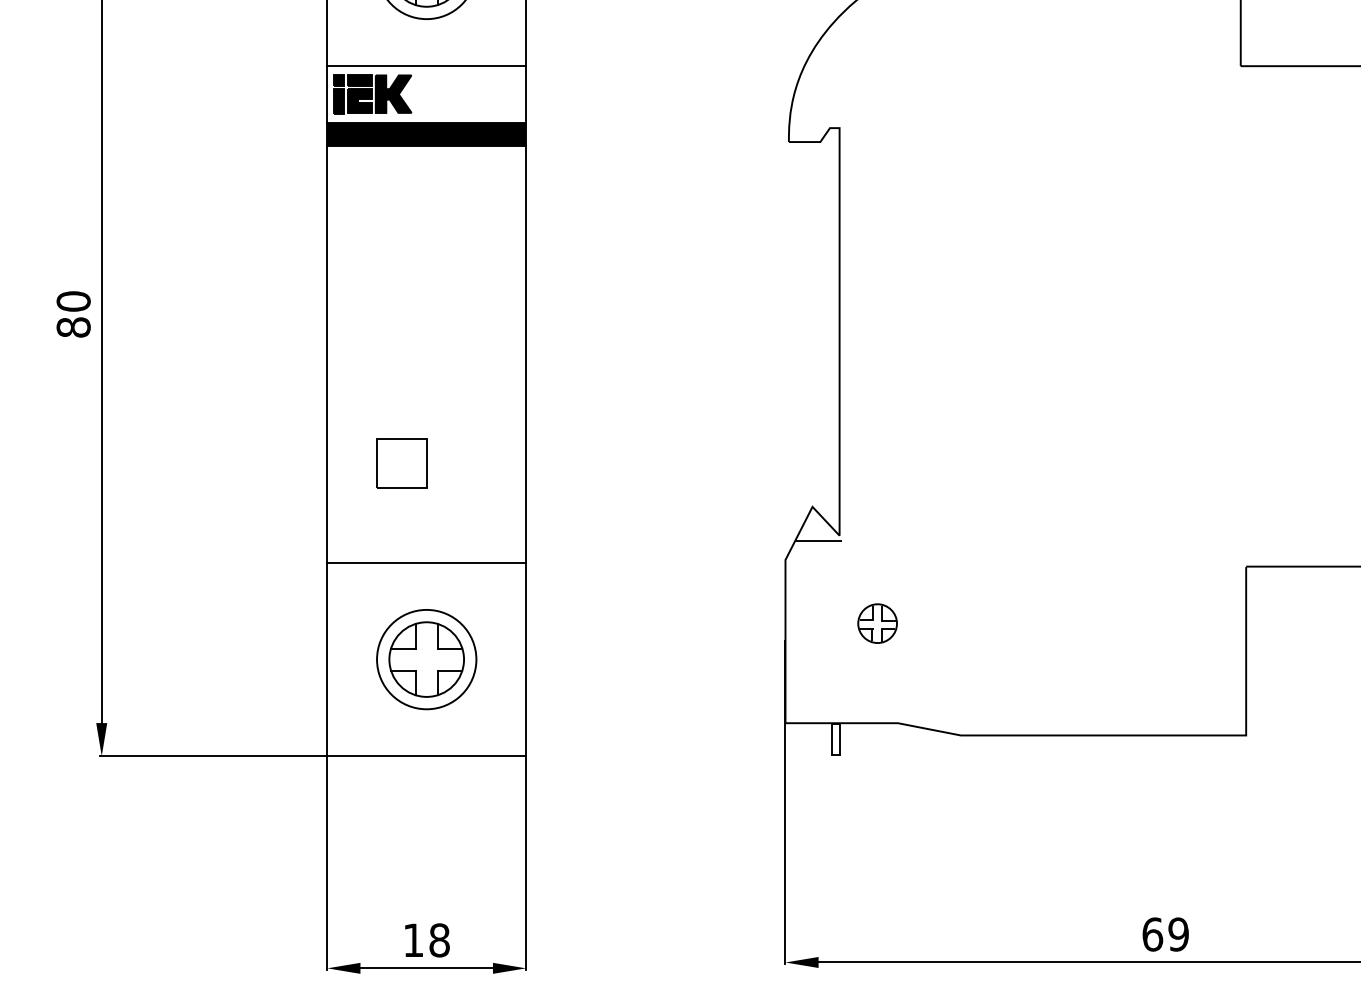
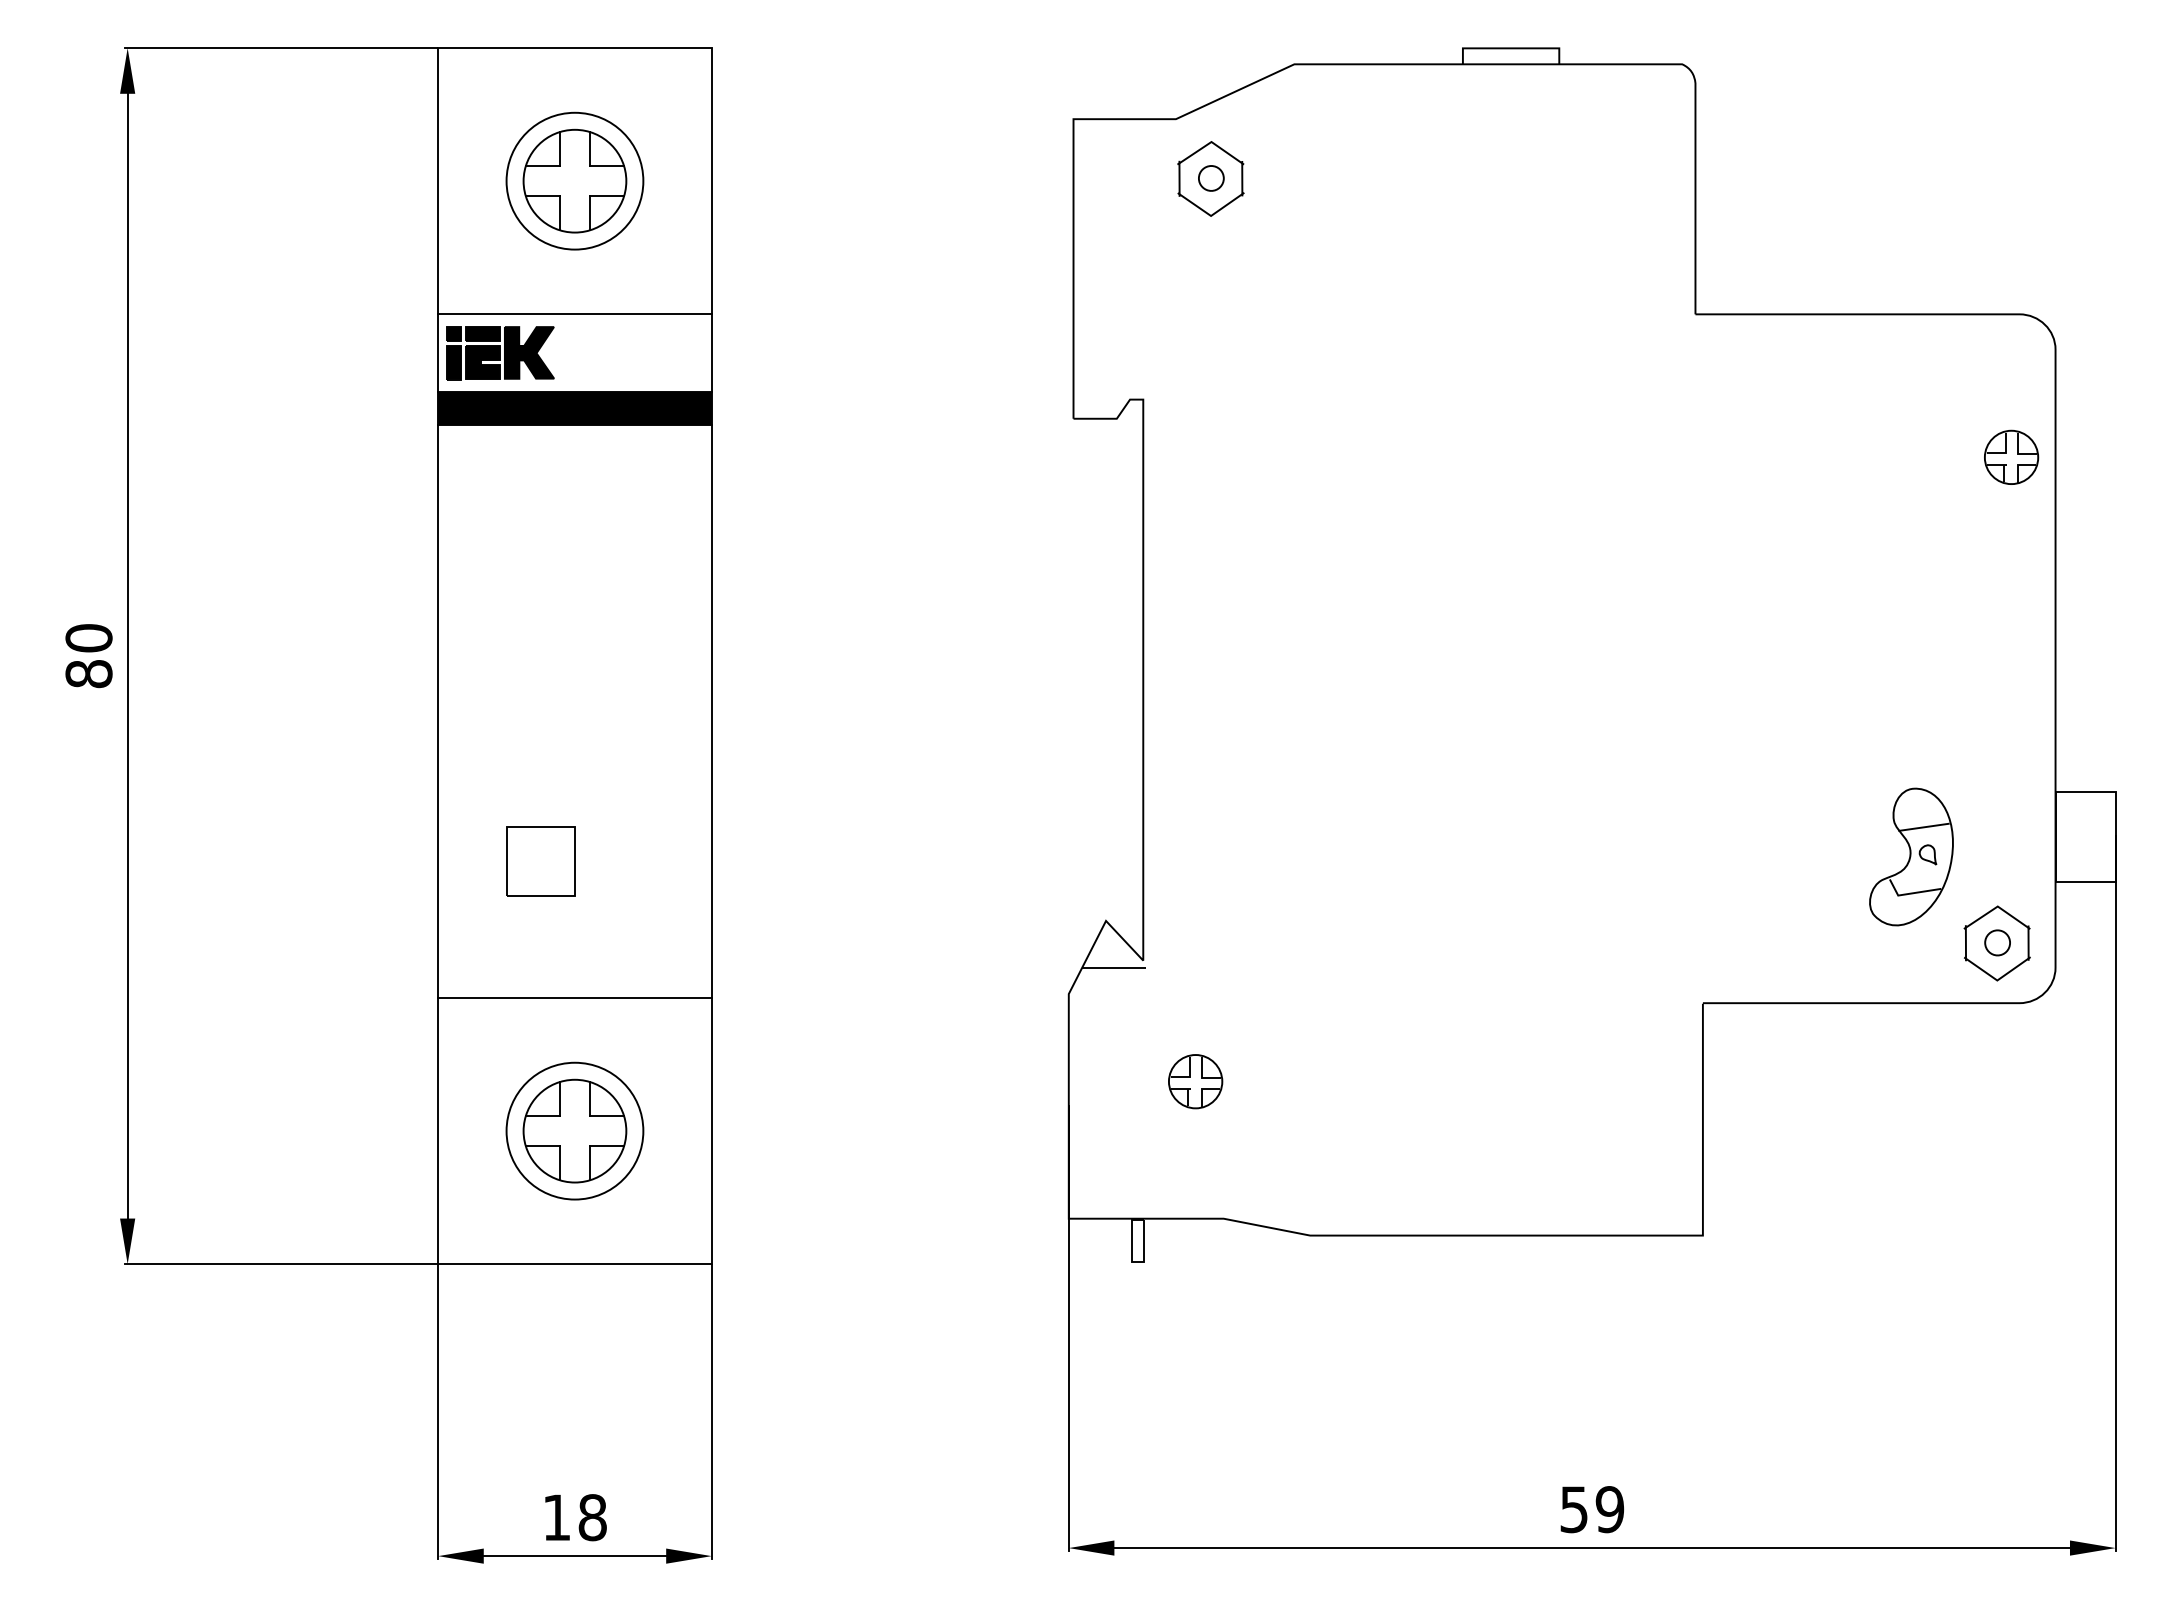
text: (1152, 934) -> (1574, 1509), 69 -> 59

